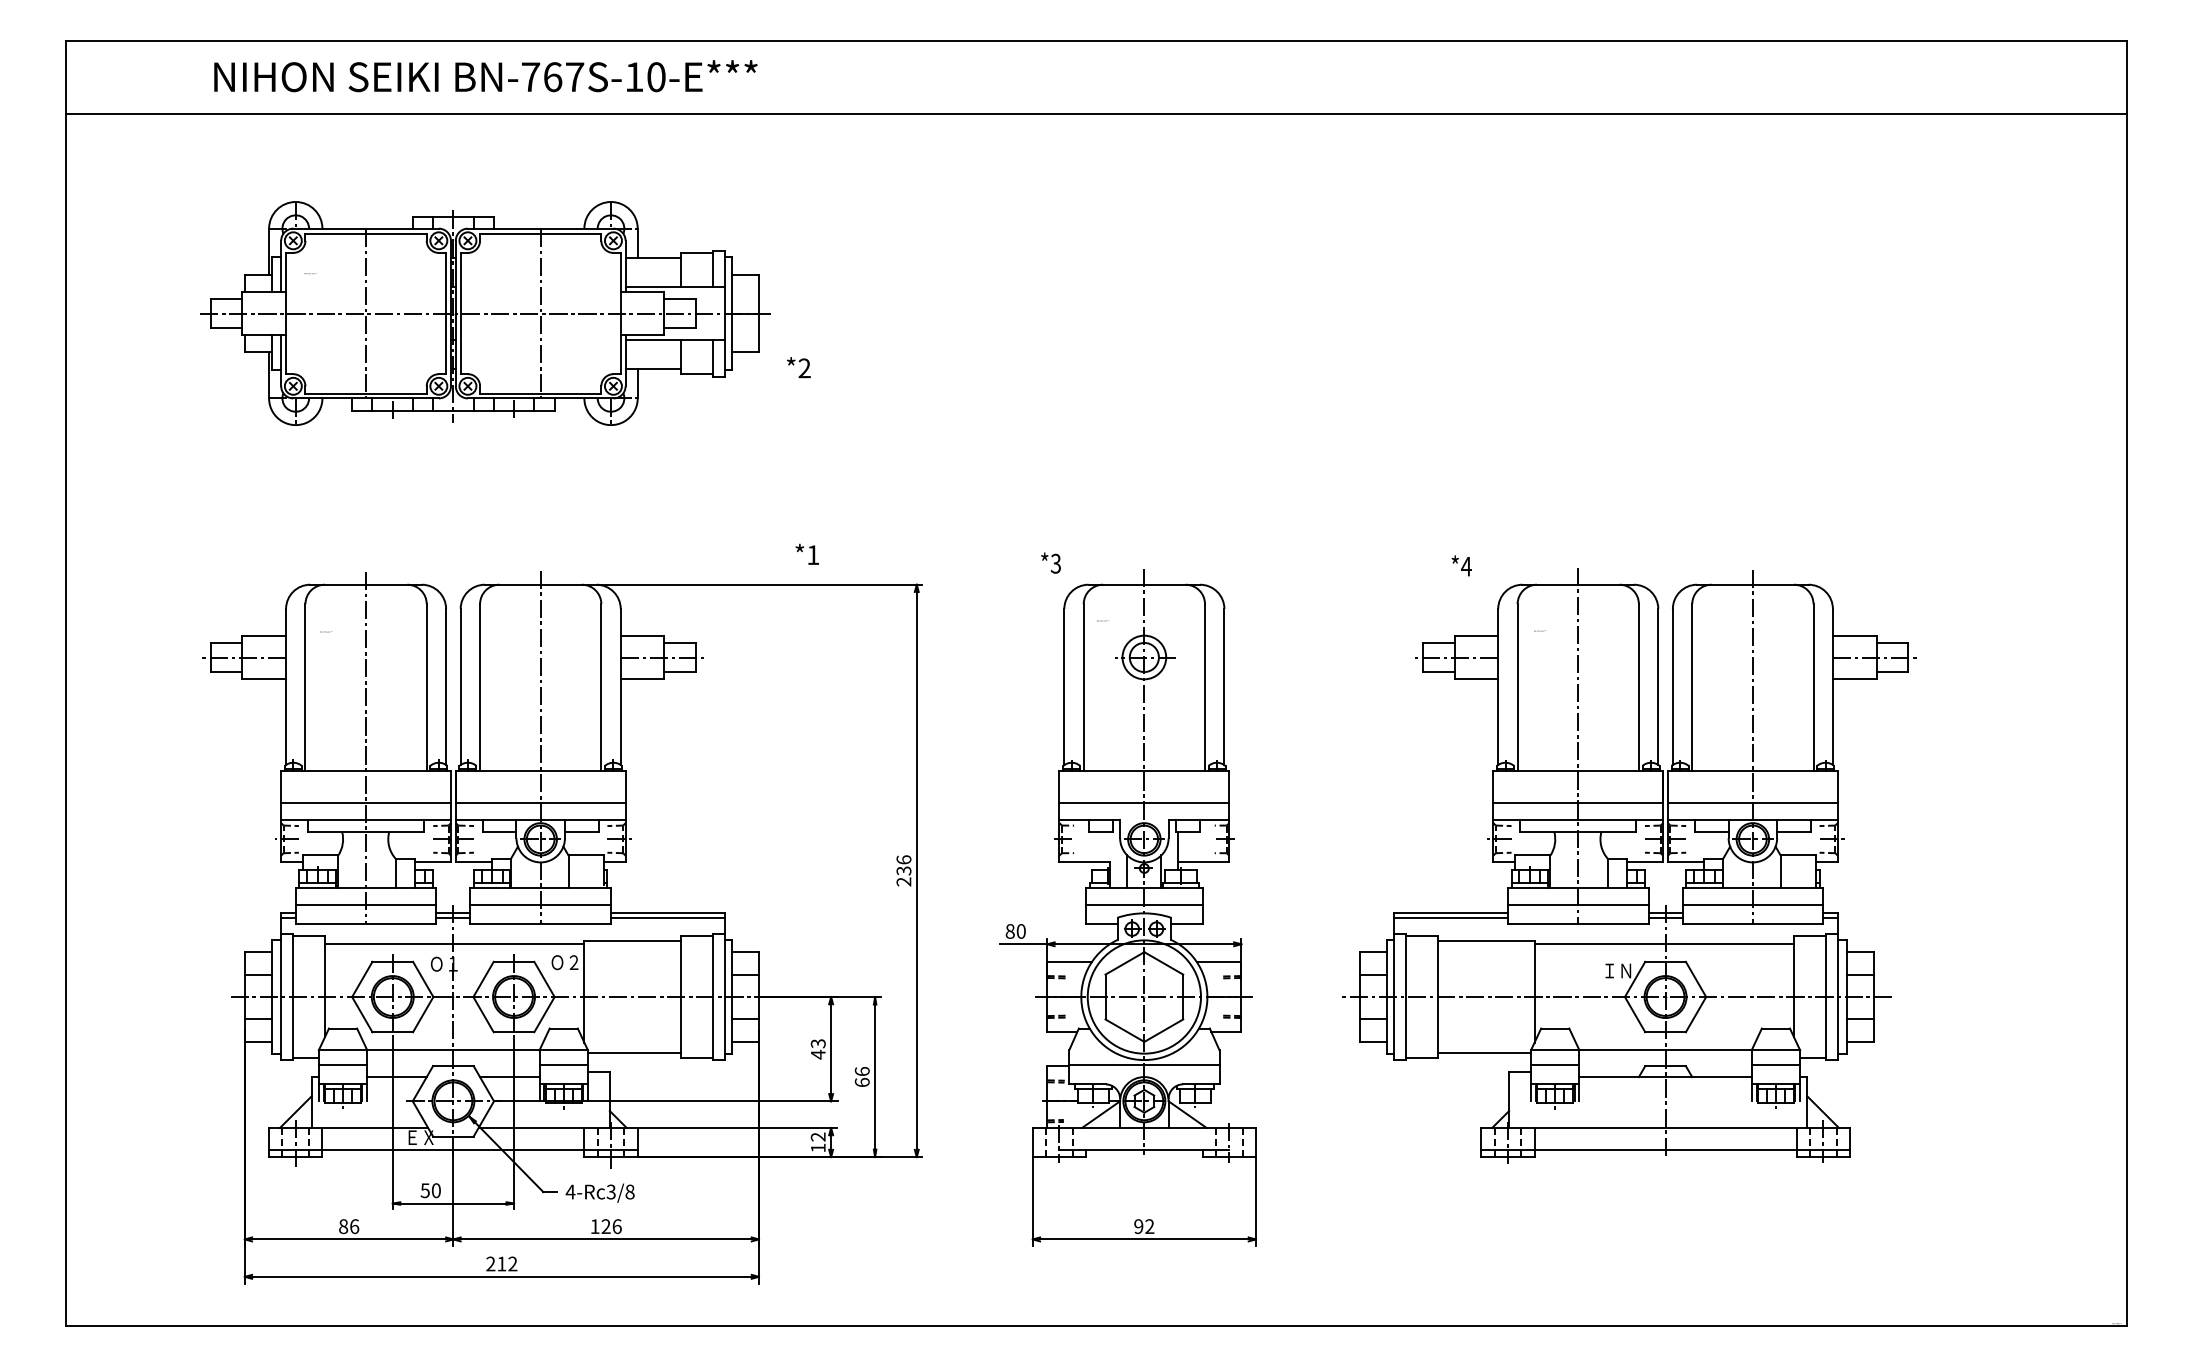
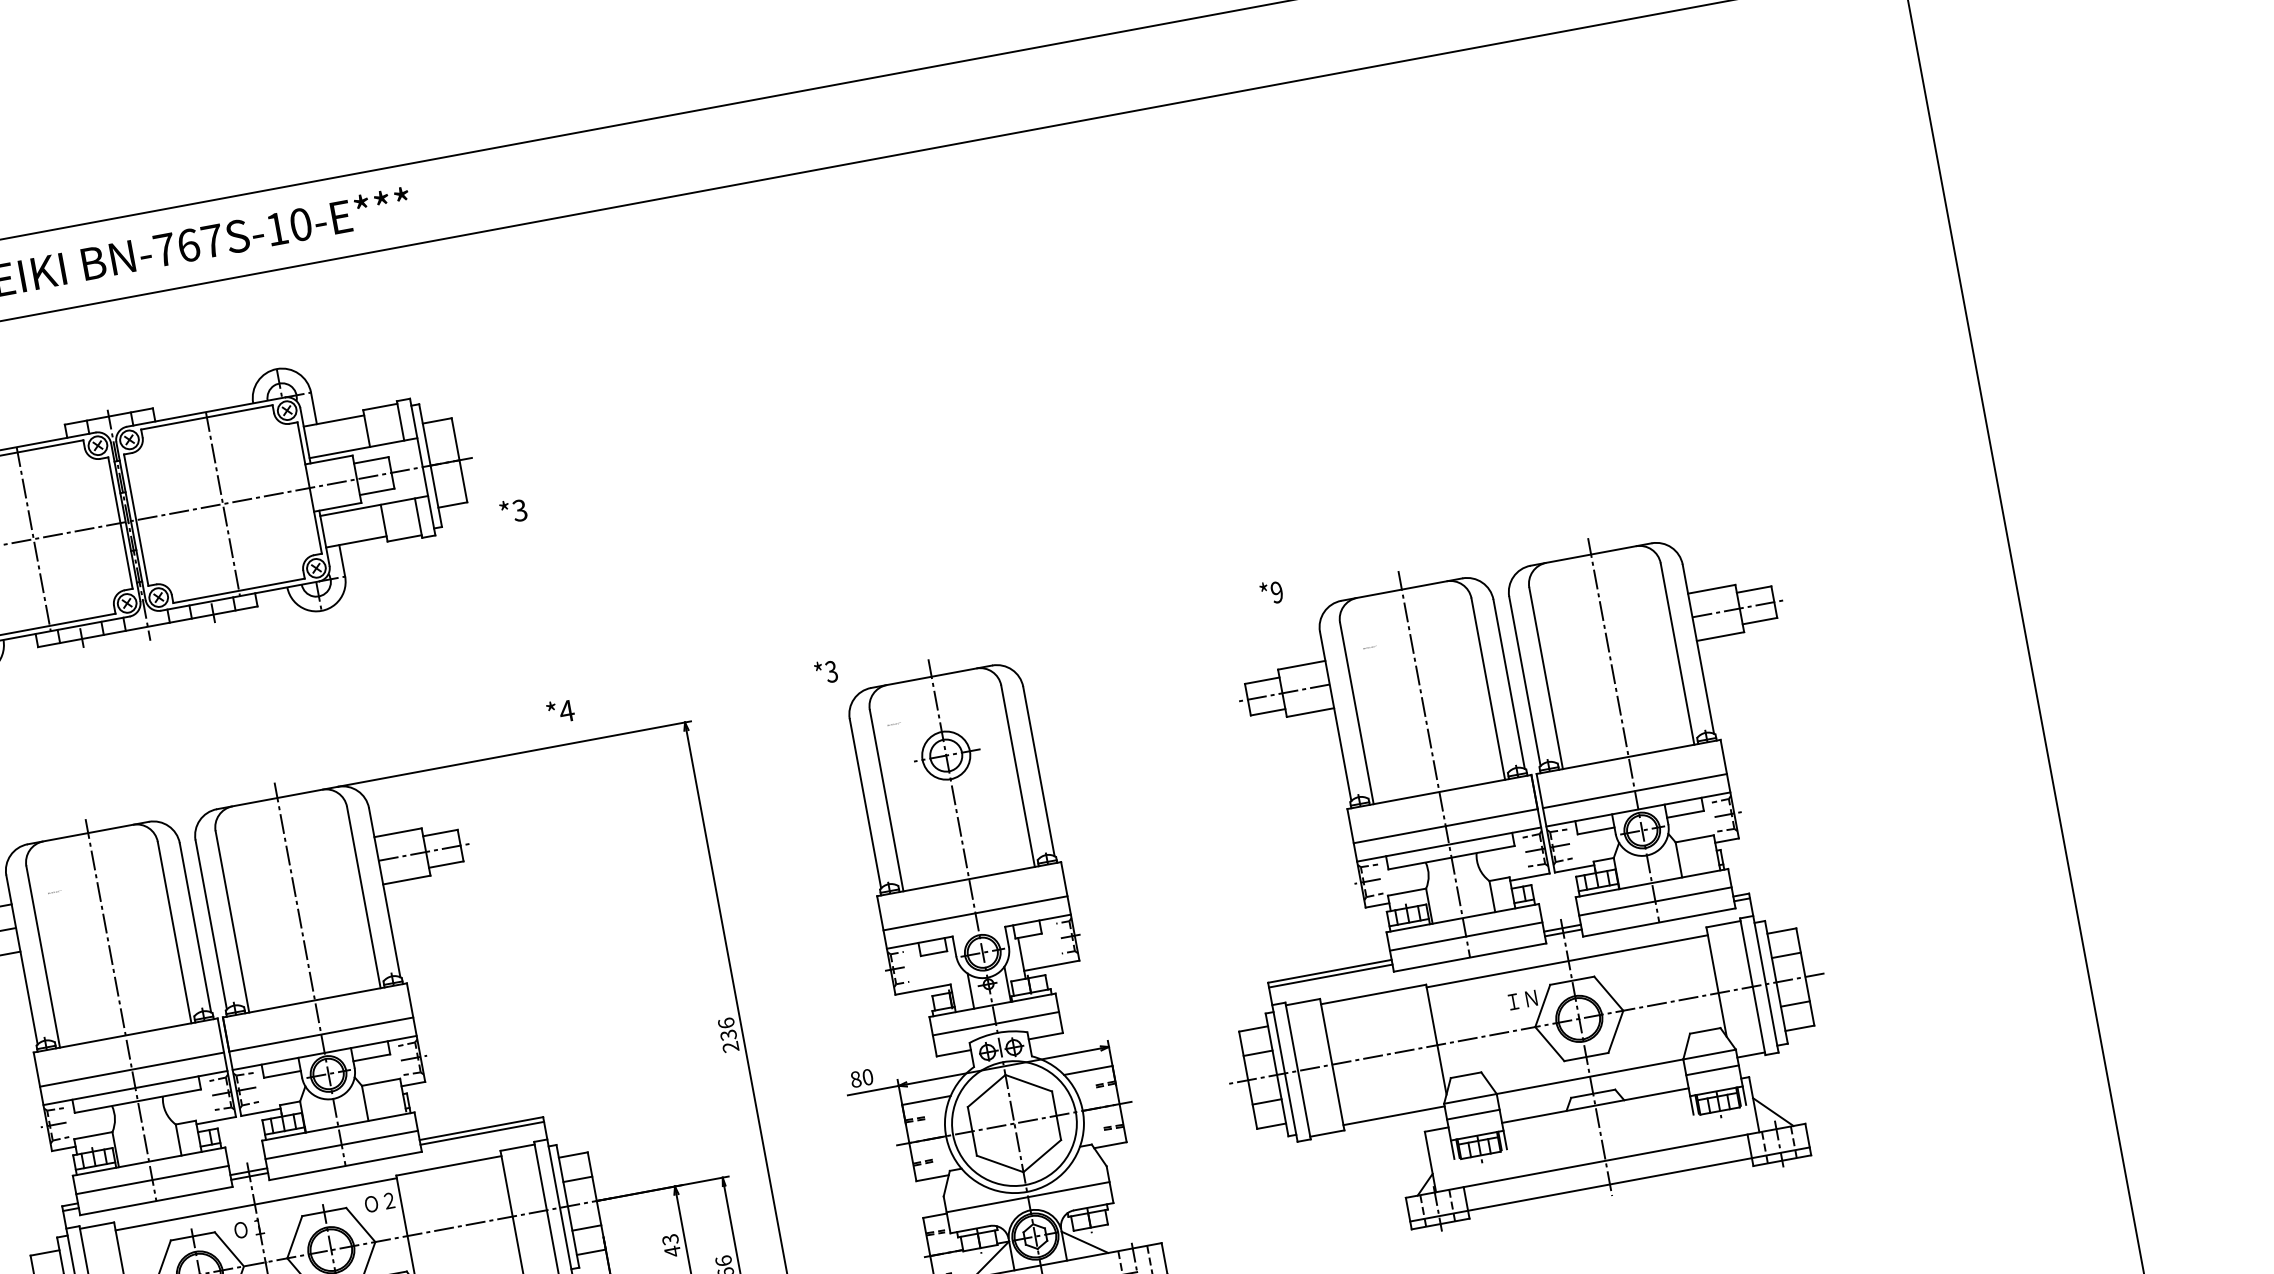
text: (804, 368) -> (519, 510), *2 -> *3
text: (812, 554) -> (565, 710), *1 -> *4
text: (1465, 566) -> (1276, 592), *4 -> *9

